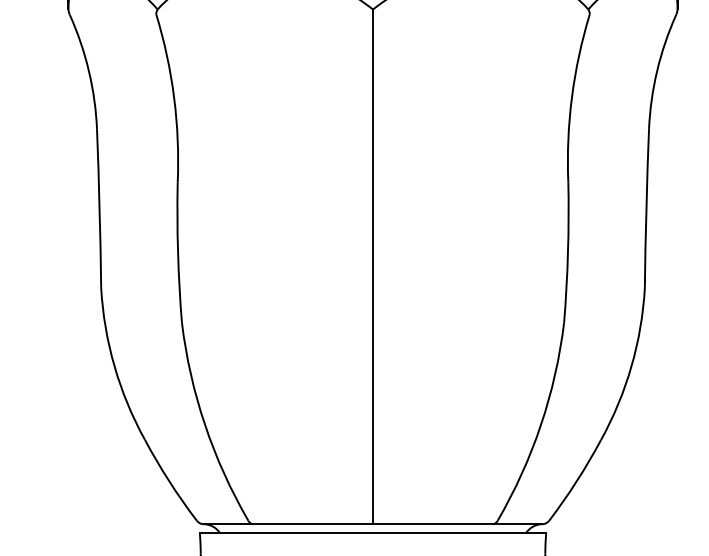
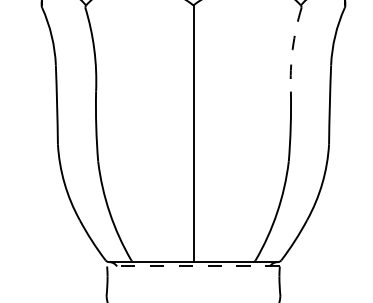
arc: (571, 97) -> (292, 49), solid -> dashed
line: (373, 533) -> (193, 266), solid -> dashed

